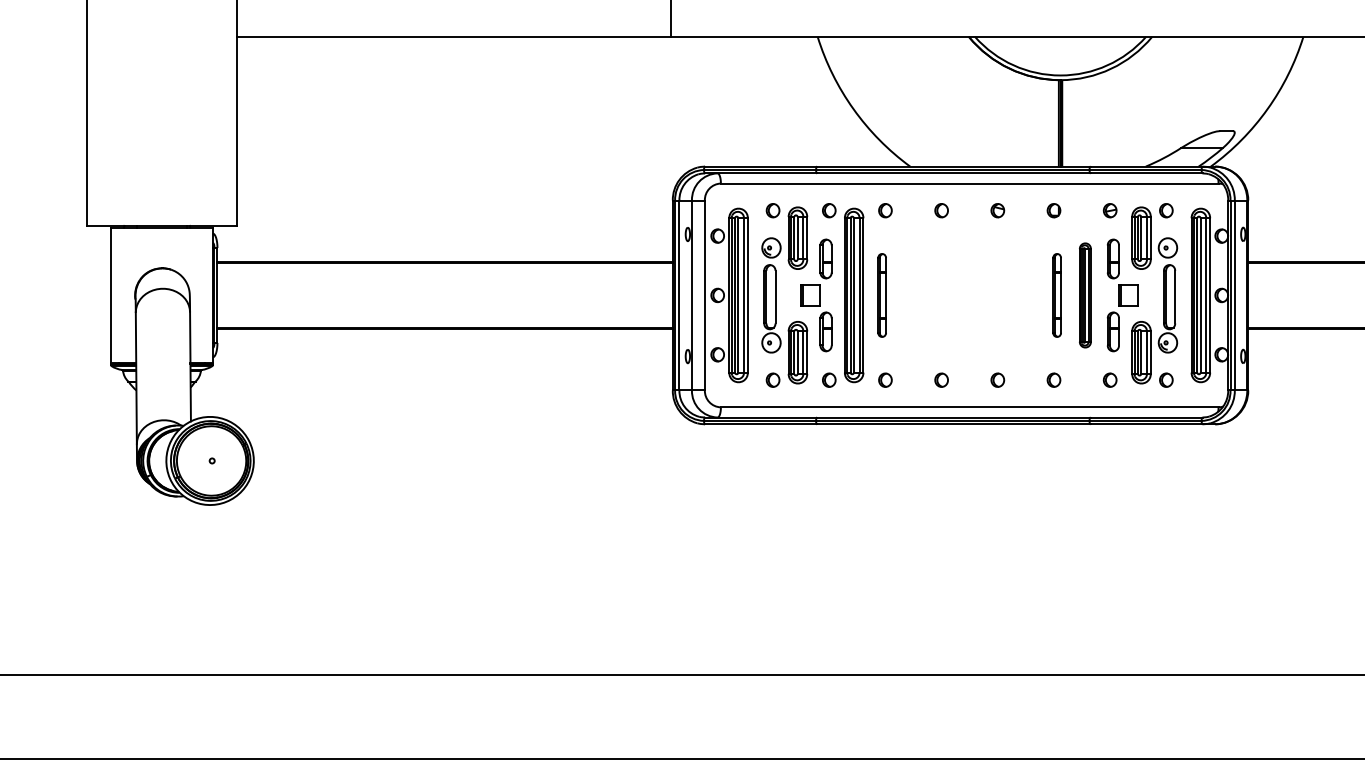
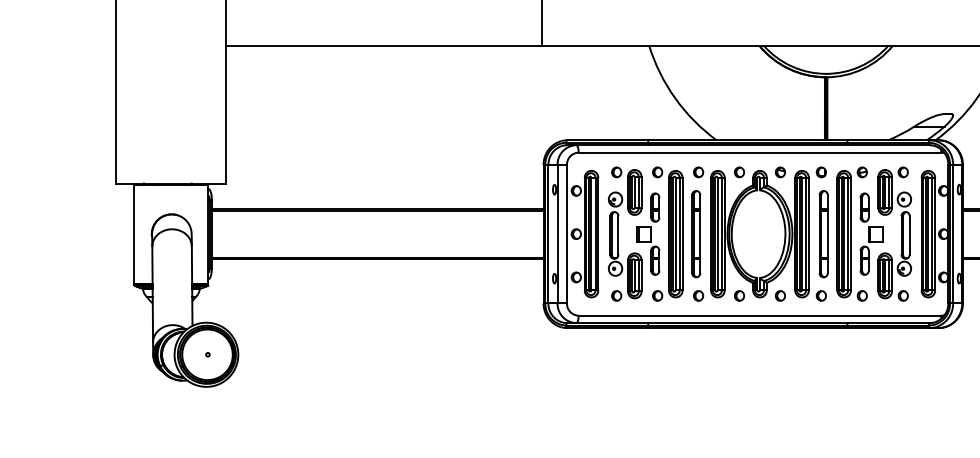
part: (881, 295) -> (695, 234), size x1.43
part: (969, 295) -> (759, 234), added
part: (1056, 295) -> (823, 234), size x1.43
part: (1085, 295) -> (844, 234), size x1.67

